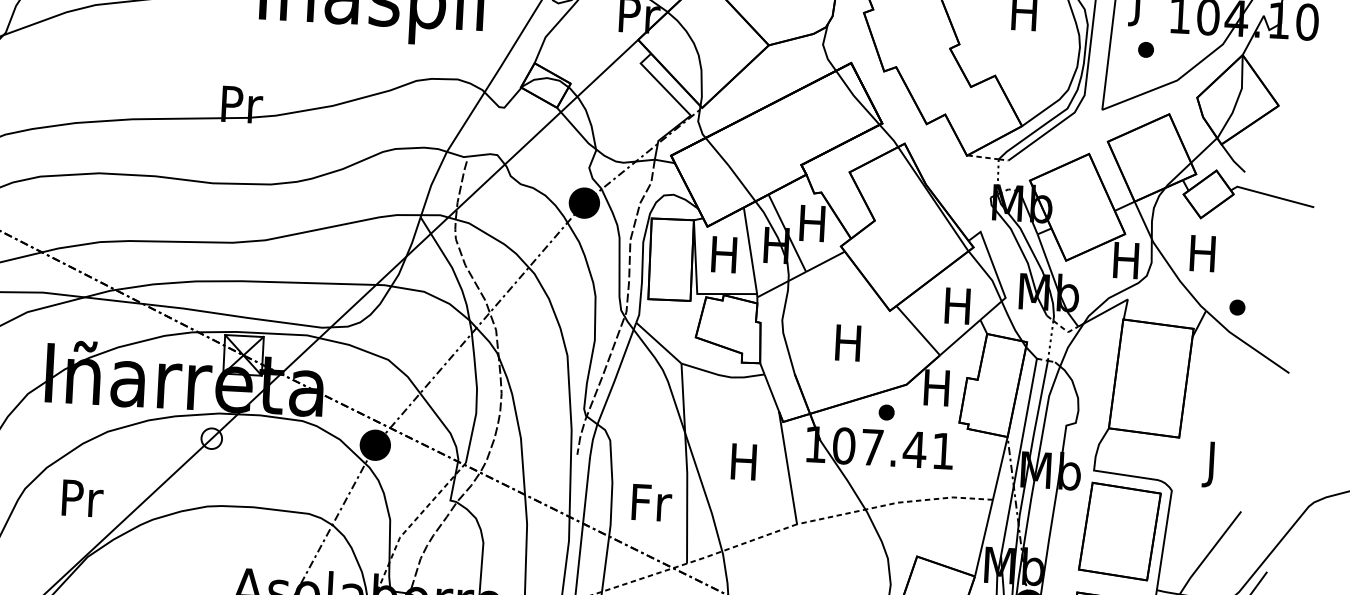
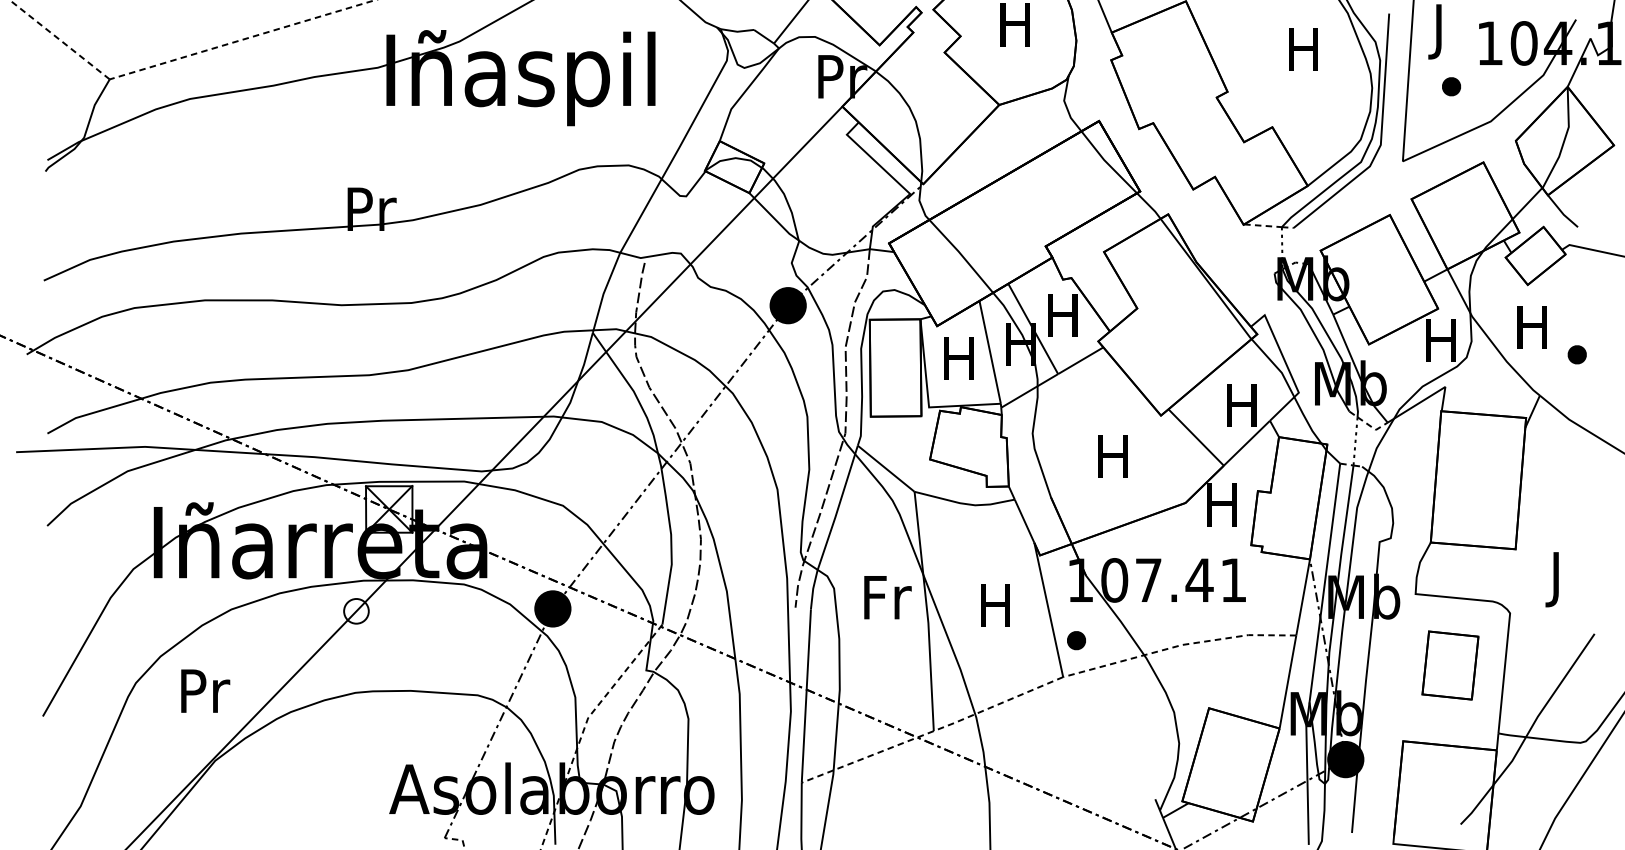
part: (1236, 307) -> (1576, 354), moved
part: (886, 412) -> (1076, 640), moved
text: (651, 502) -> (887, 597), moved
part: (1119, 531) -> (1450, 665), size x0.6

